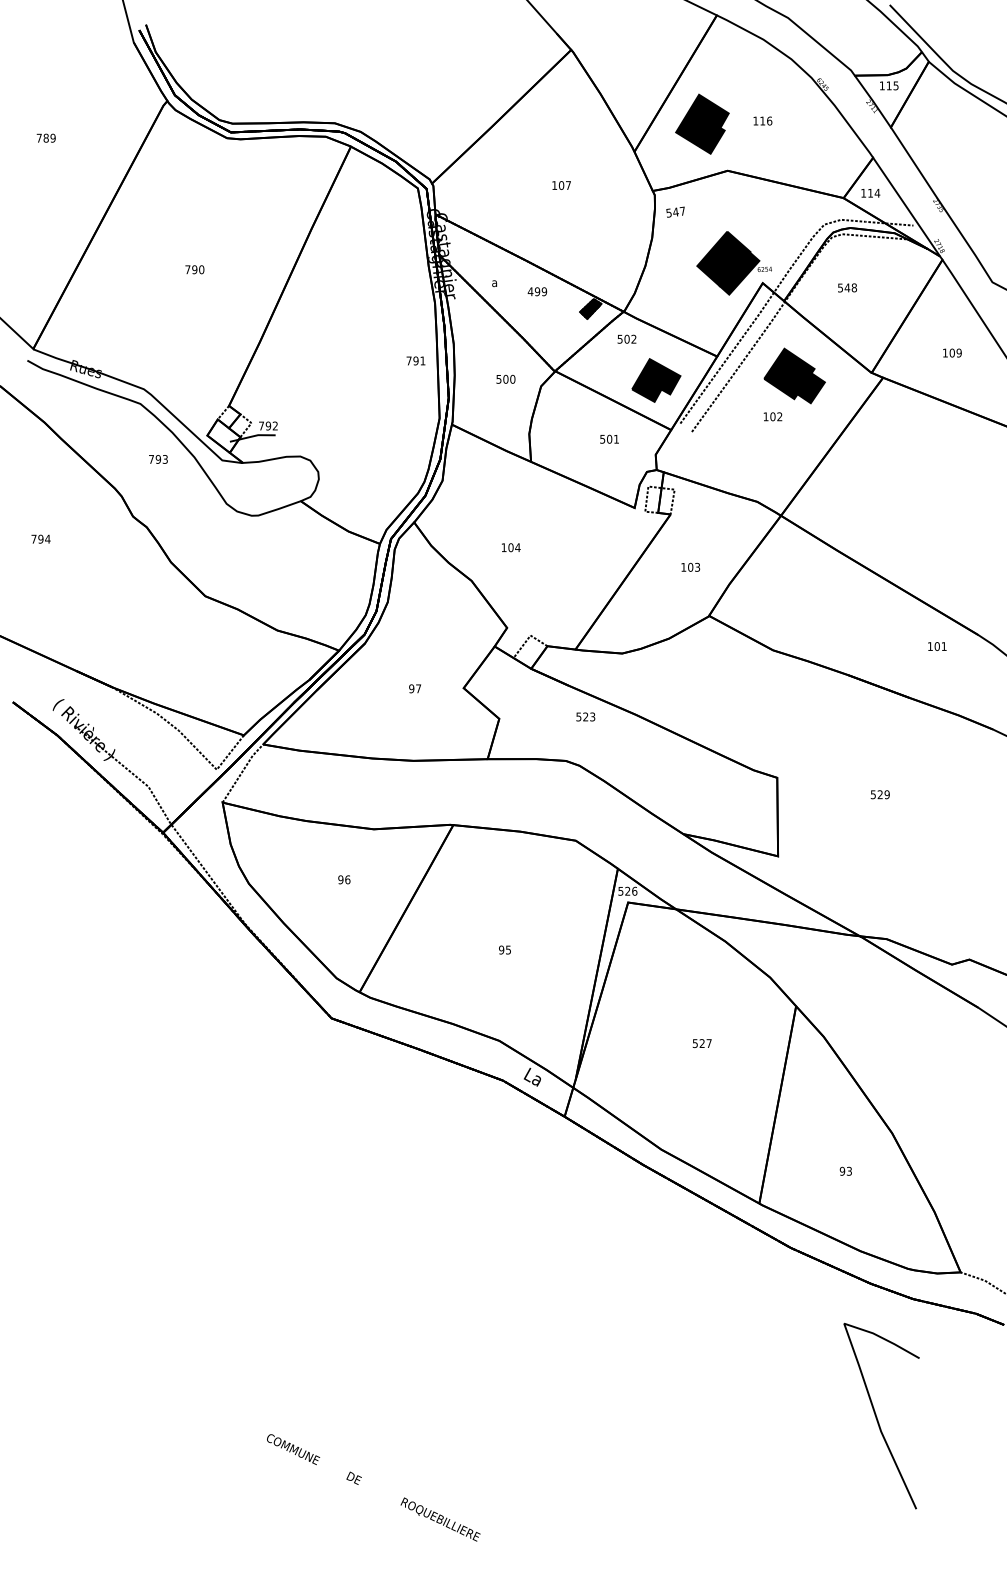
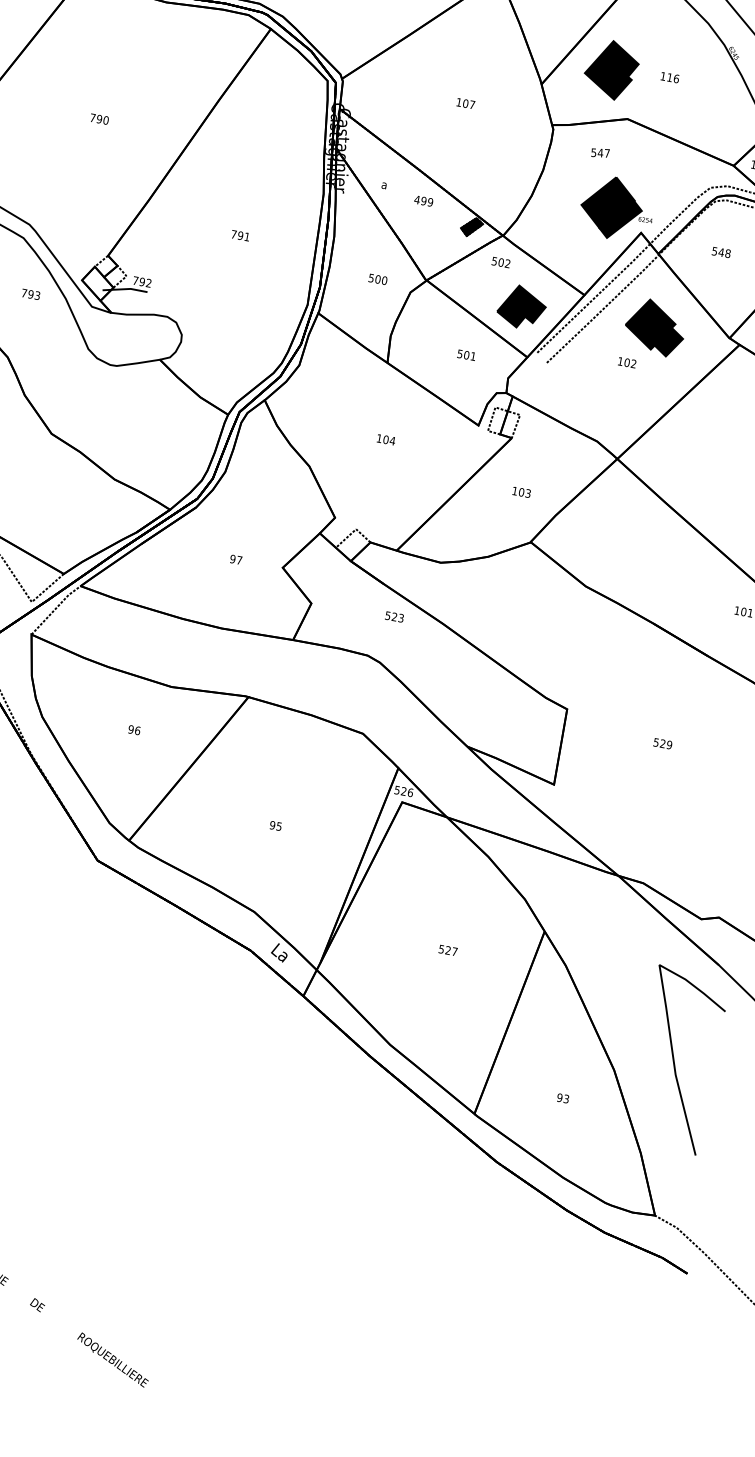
text: (675, 211) -> (600, 152), moved
text: (415, 360) -> (240, 235), moved
text: (511, 547) -> (386, 439), moved
curve: (877, 1417) -> (674, 1060), moved

